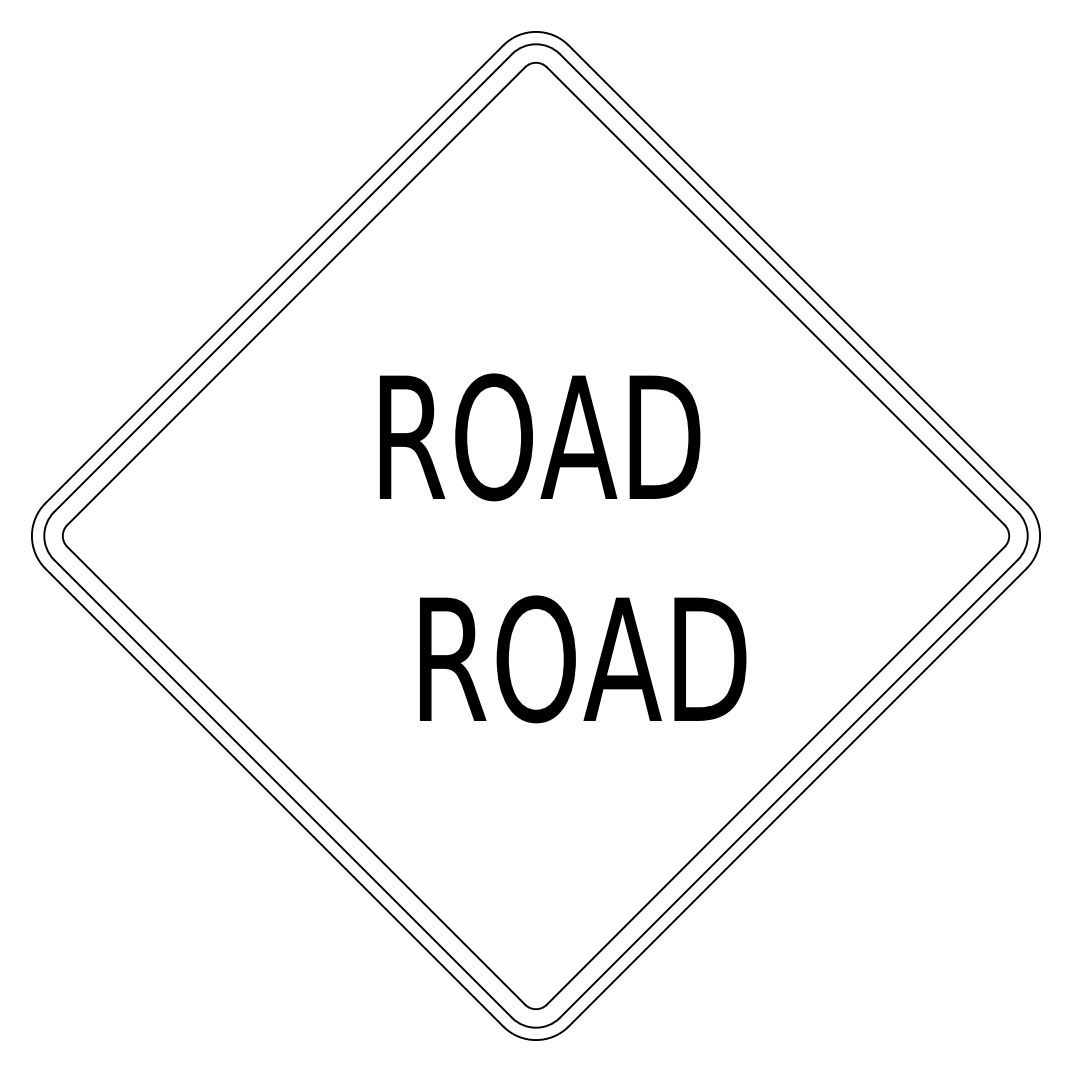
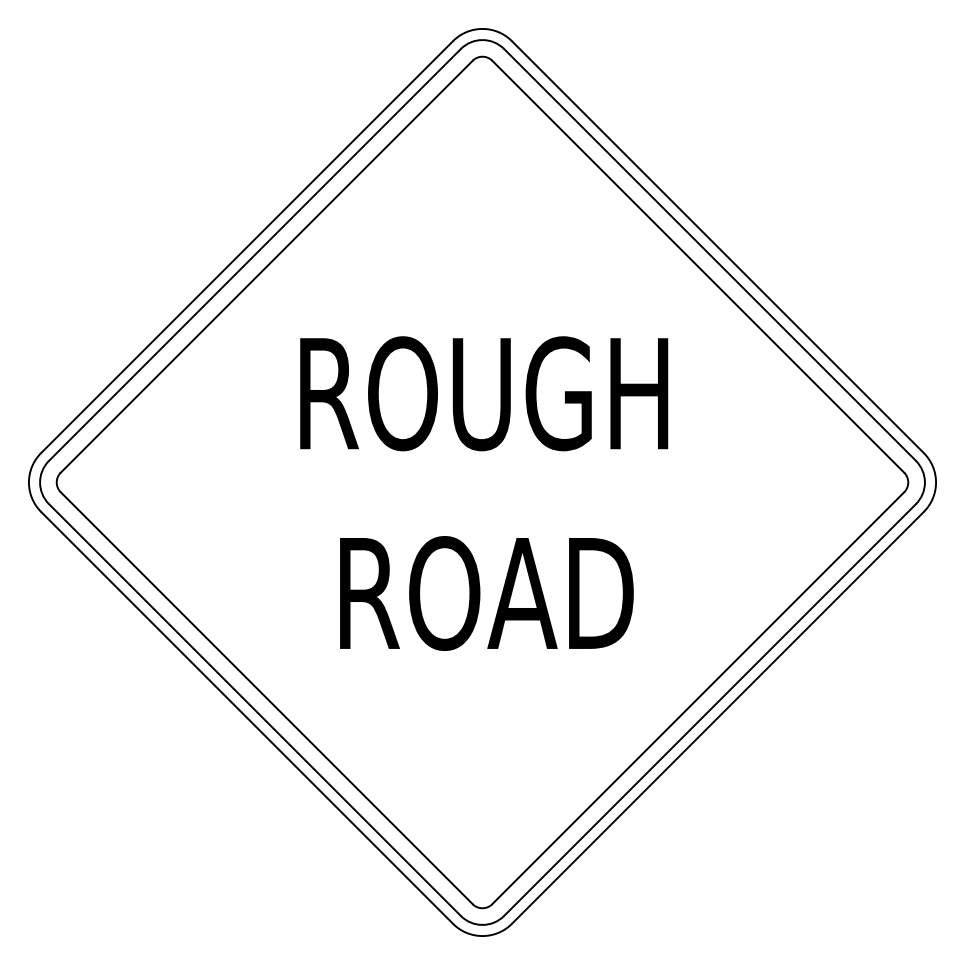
text: (538, 437) -> (484, 393), ROAD -> ROUGH
text: (582, 659) -> (486, 593), moved

